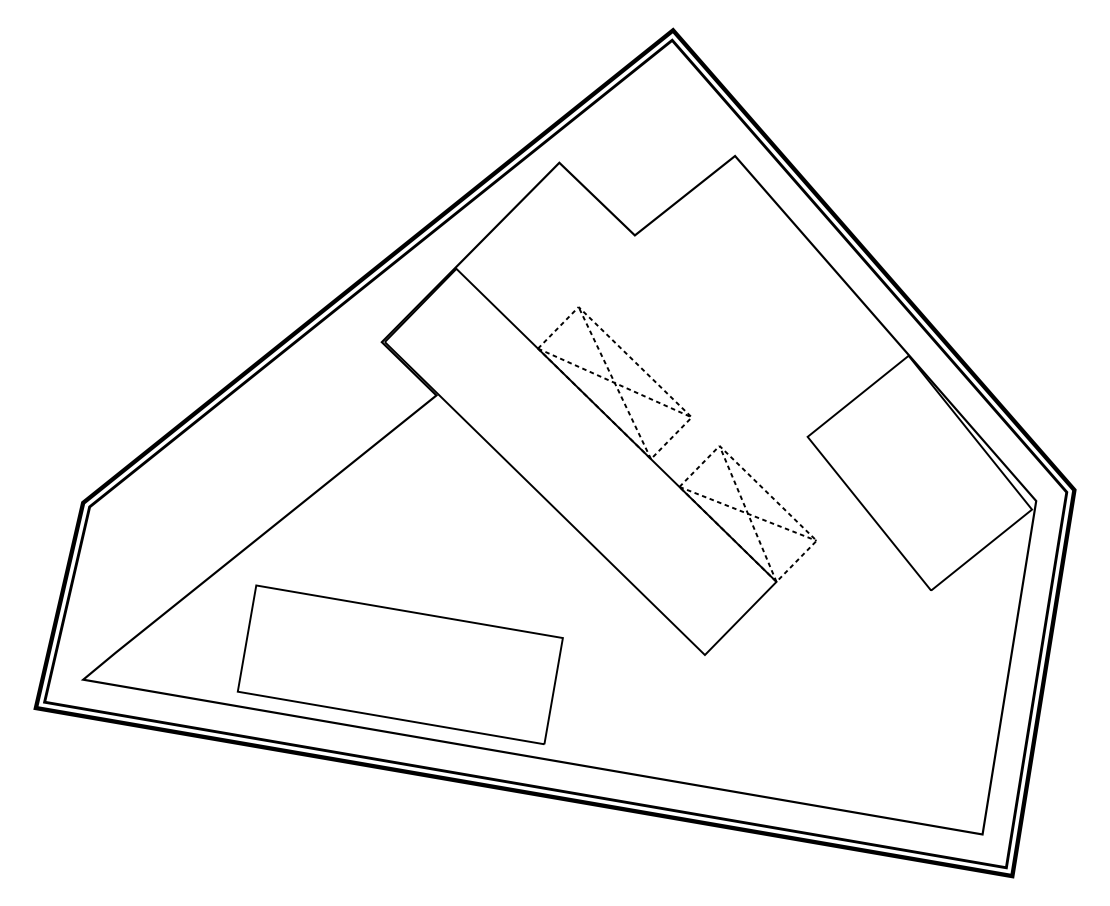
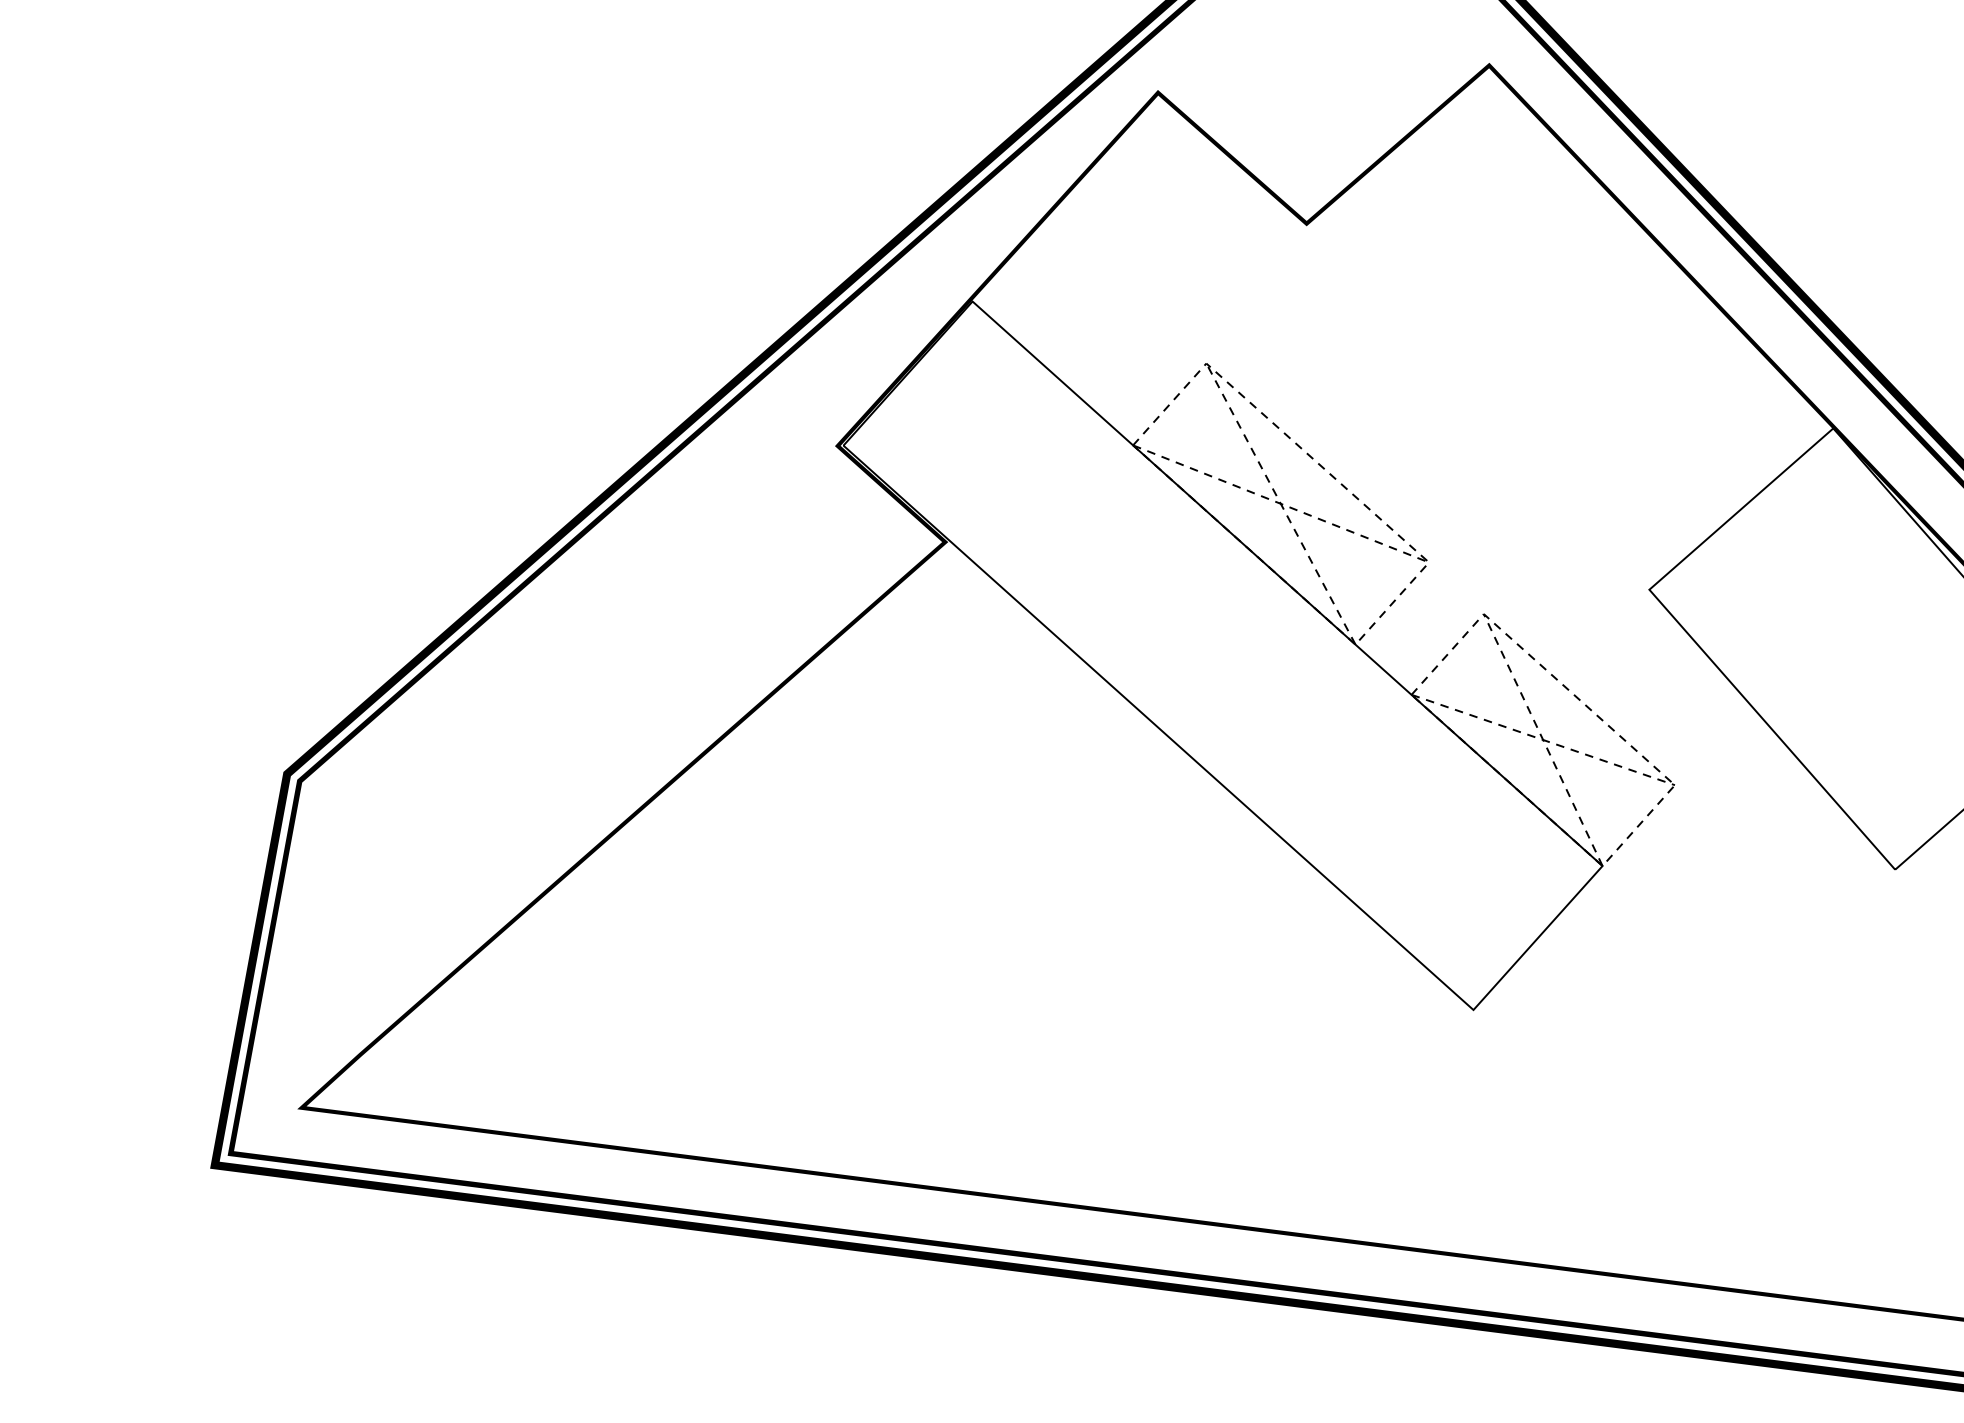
part: (399, 664) -> (897, 1053), removed

